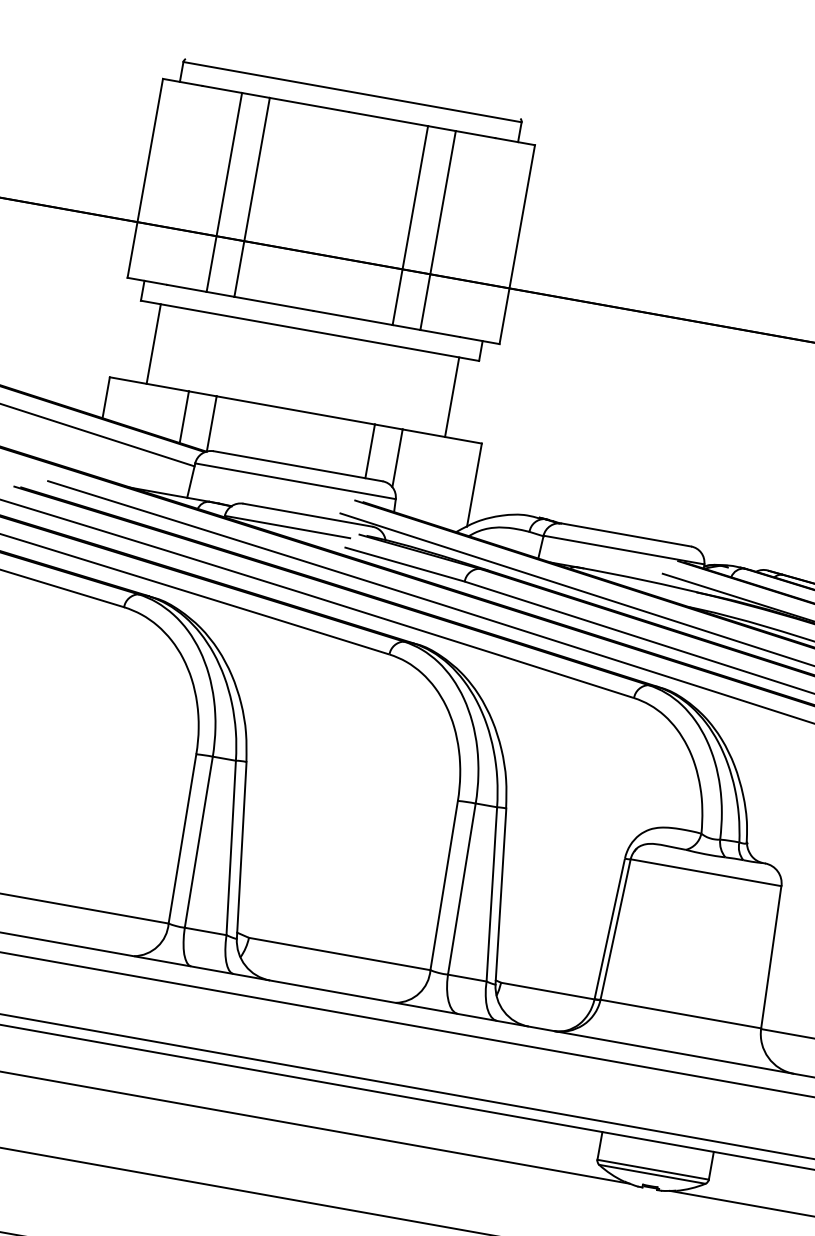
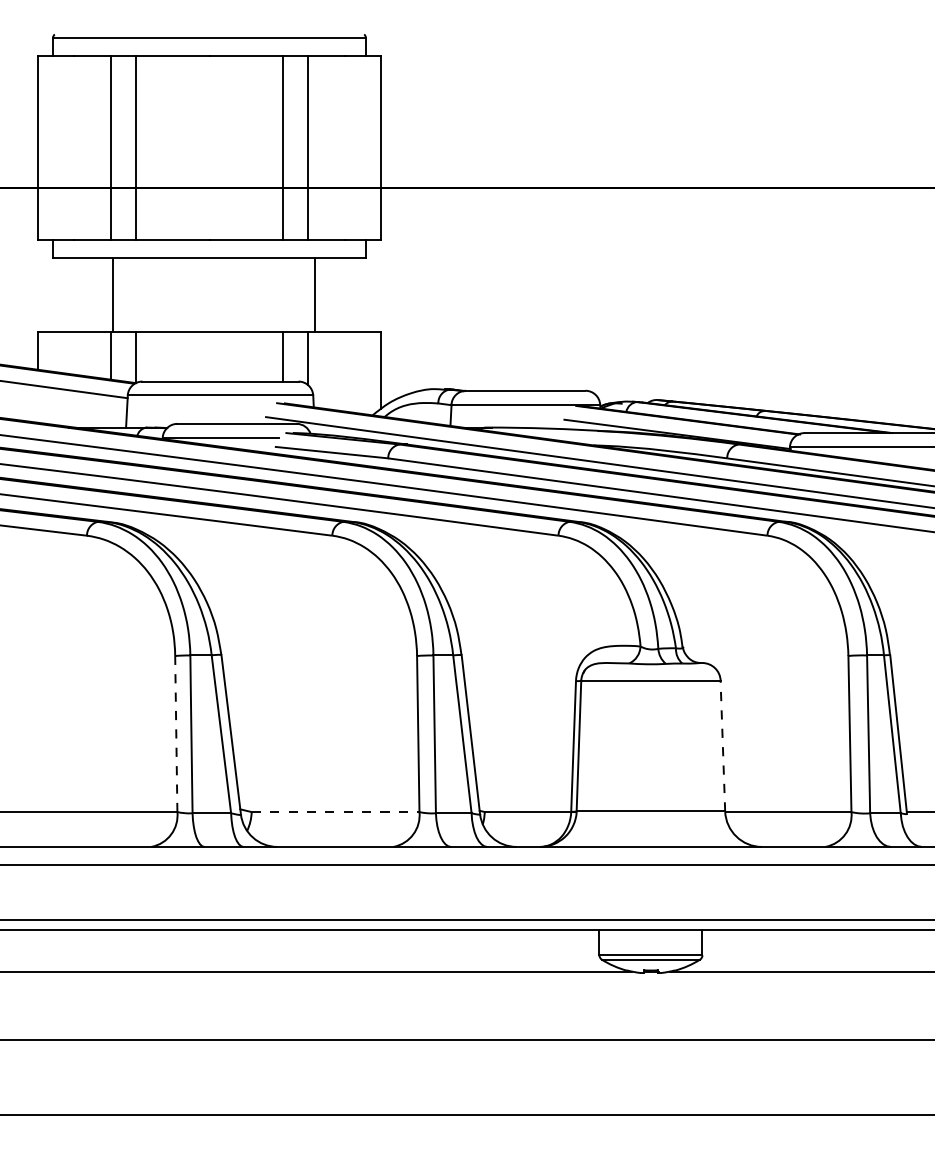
line: (153, 343) -> (112, 294), moved
line: (452, 396) -> (315, 294), moved
line: (182, 838) -> (176, 733), solid -> dashed
line: (339, 954) -> (335, 812), solid -> dashed
line: (770, 956) -> (722, 745), solid -> dashed

